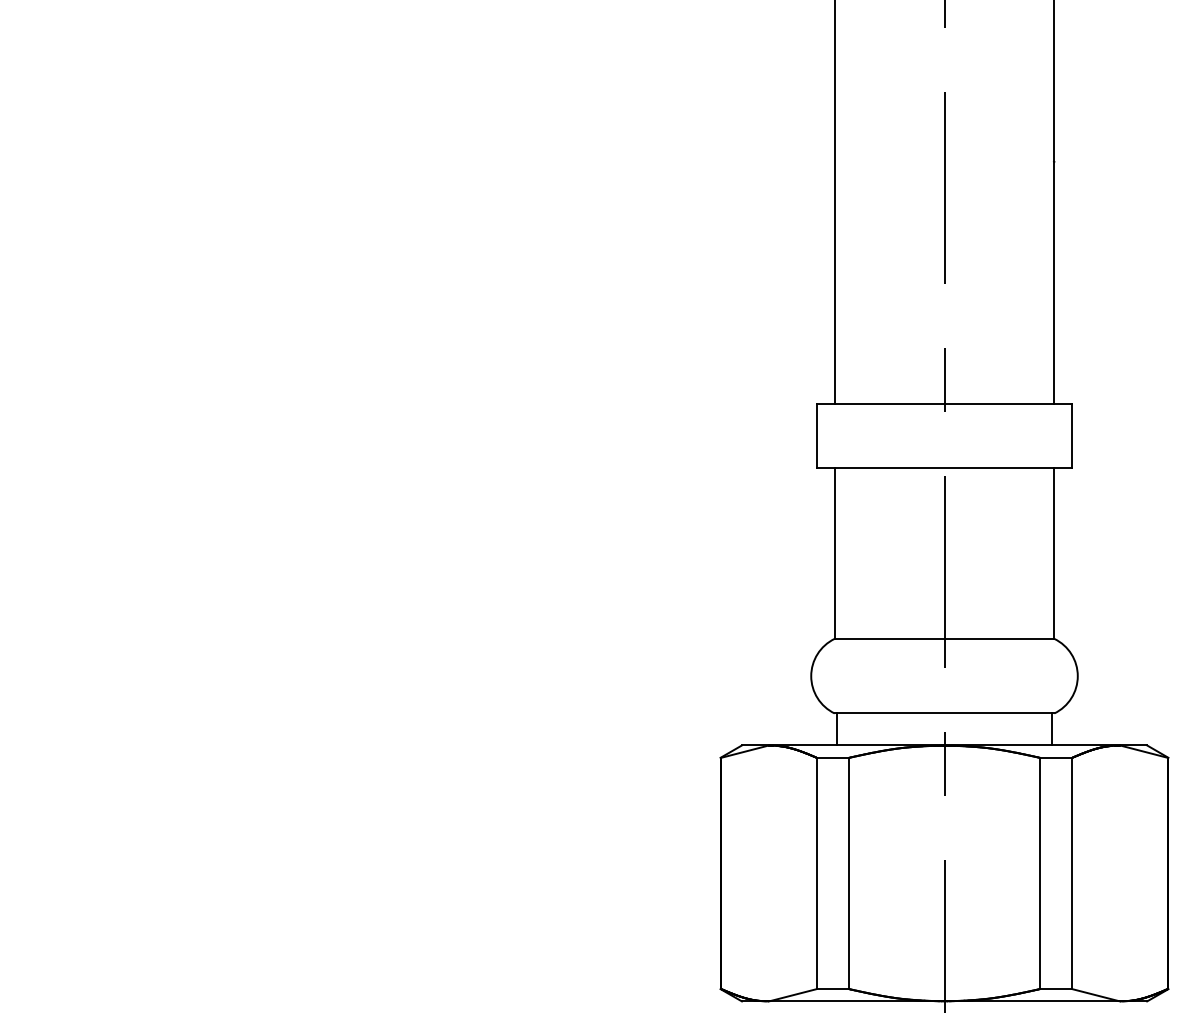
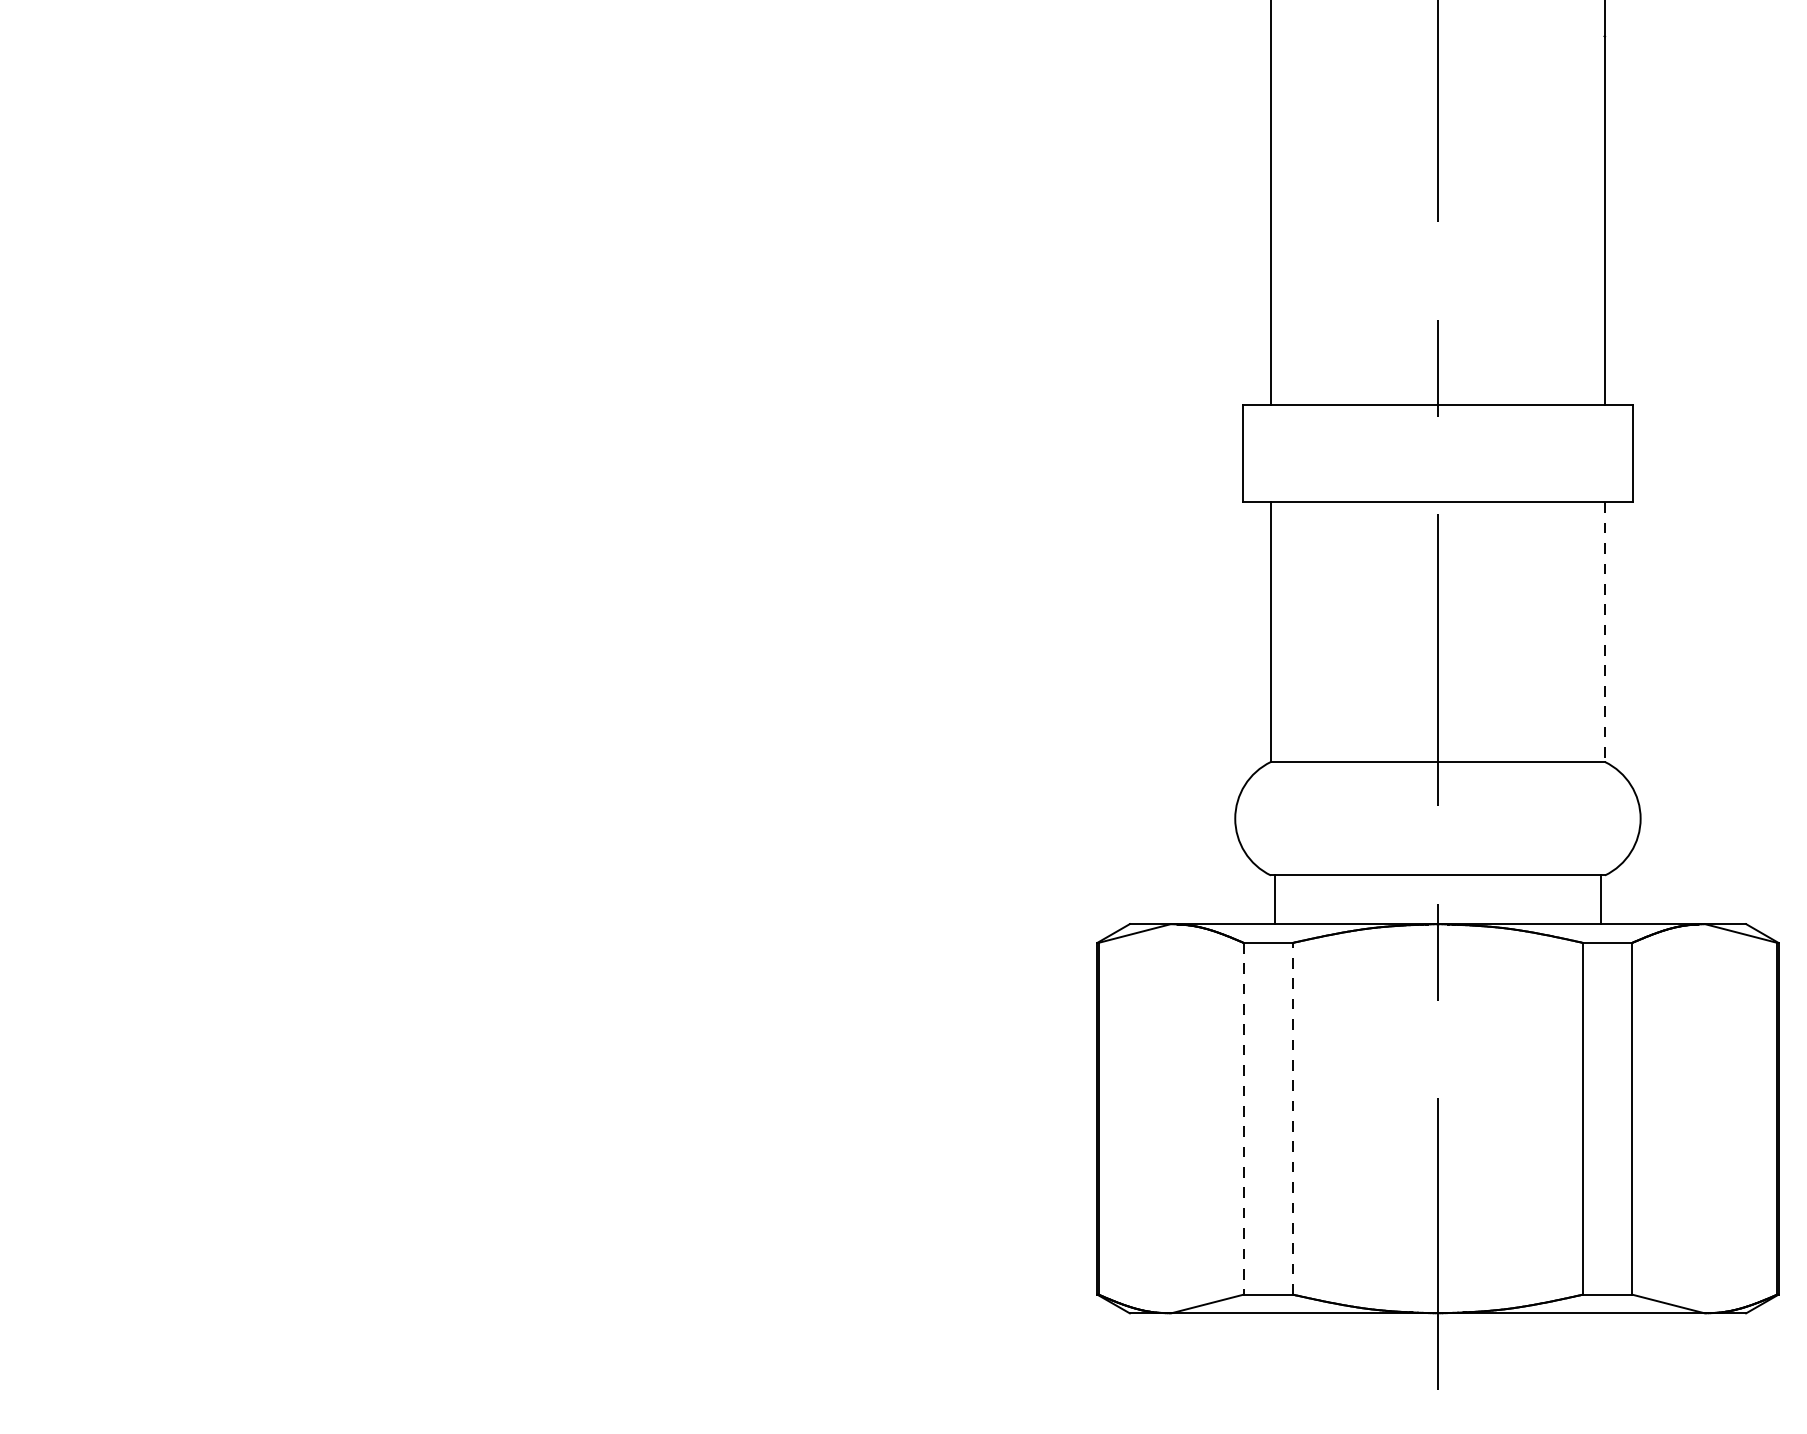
line: (1054, 554) -> (1605, 633), solid -> dashed
line: (816, 873) -> (1243, 1118), solid -> dashed
line: (849, 873) -> (1293, 1118), solid -> dashed

